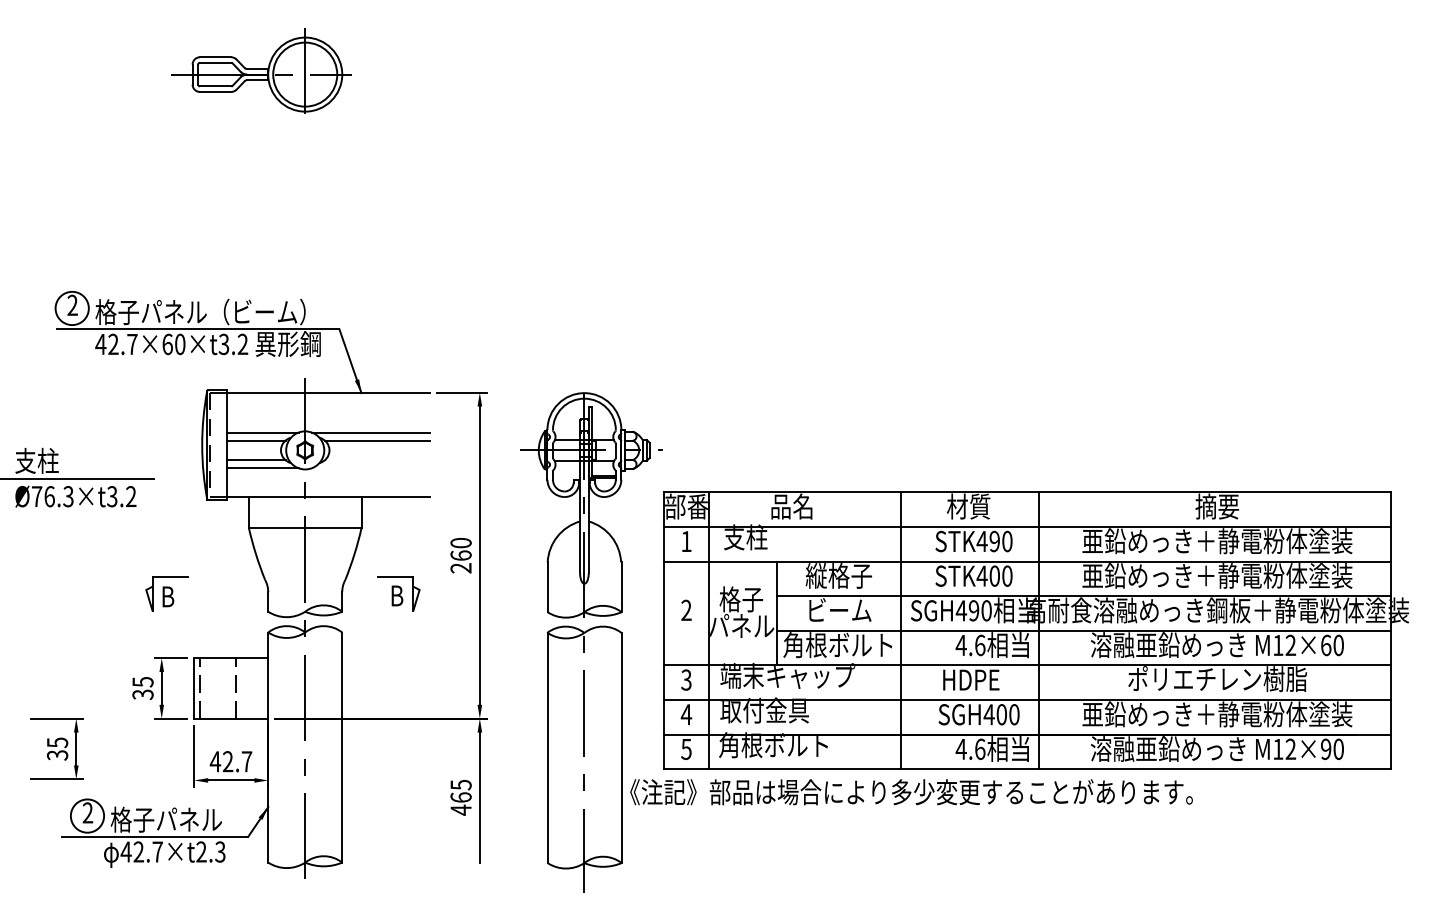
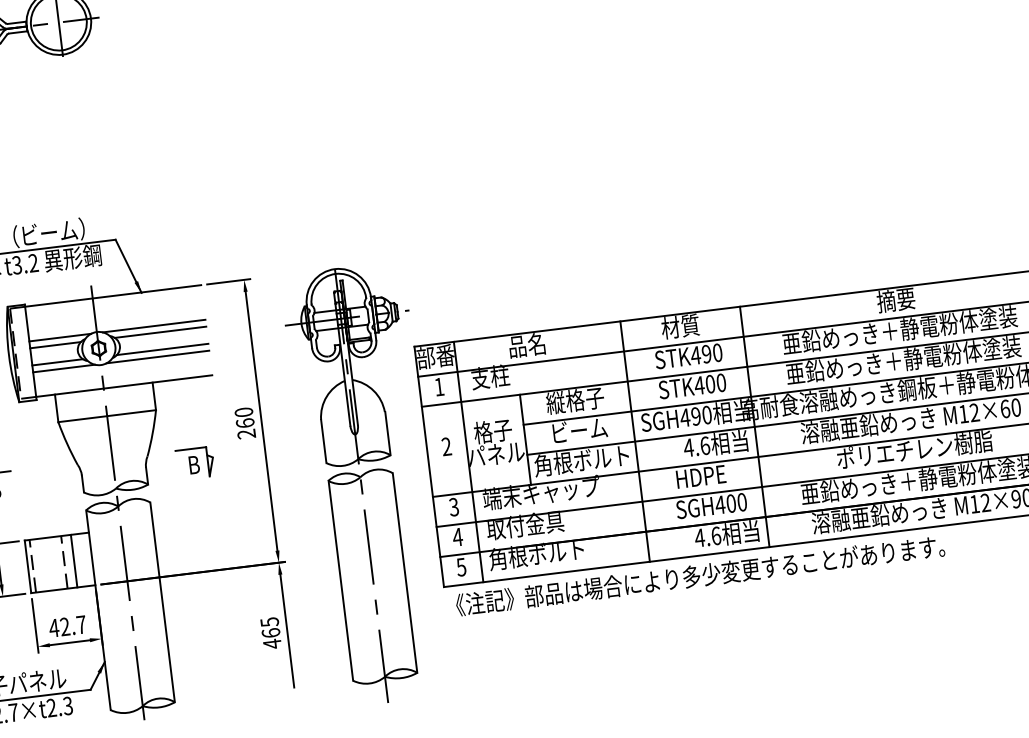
line: (377, 460) -> (162, 349), added
line: (370, 468) -> (157, 357), added
line: (247, 688) -> (74, 561), added
text: (911, 792) -> (700, 575), moved

